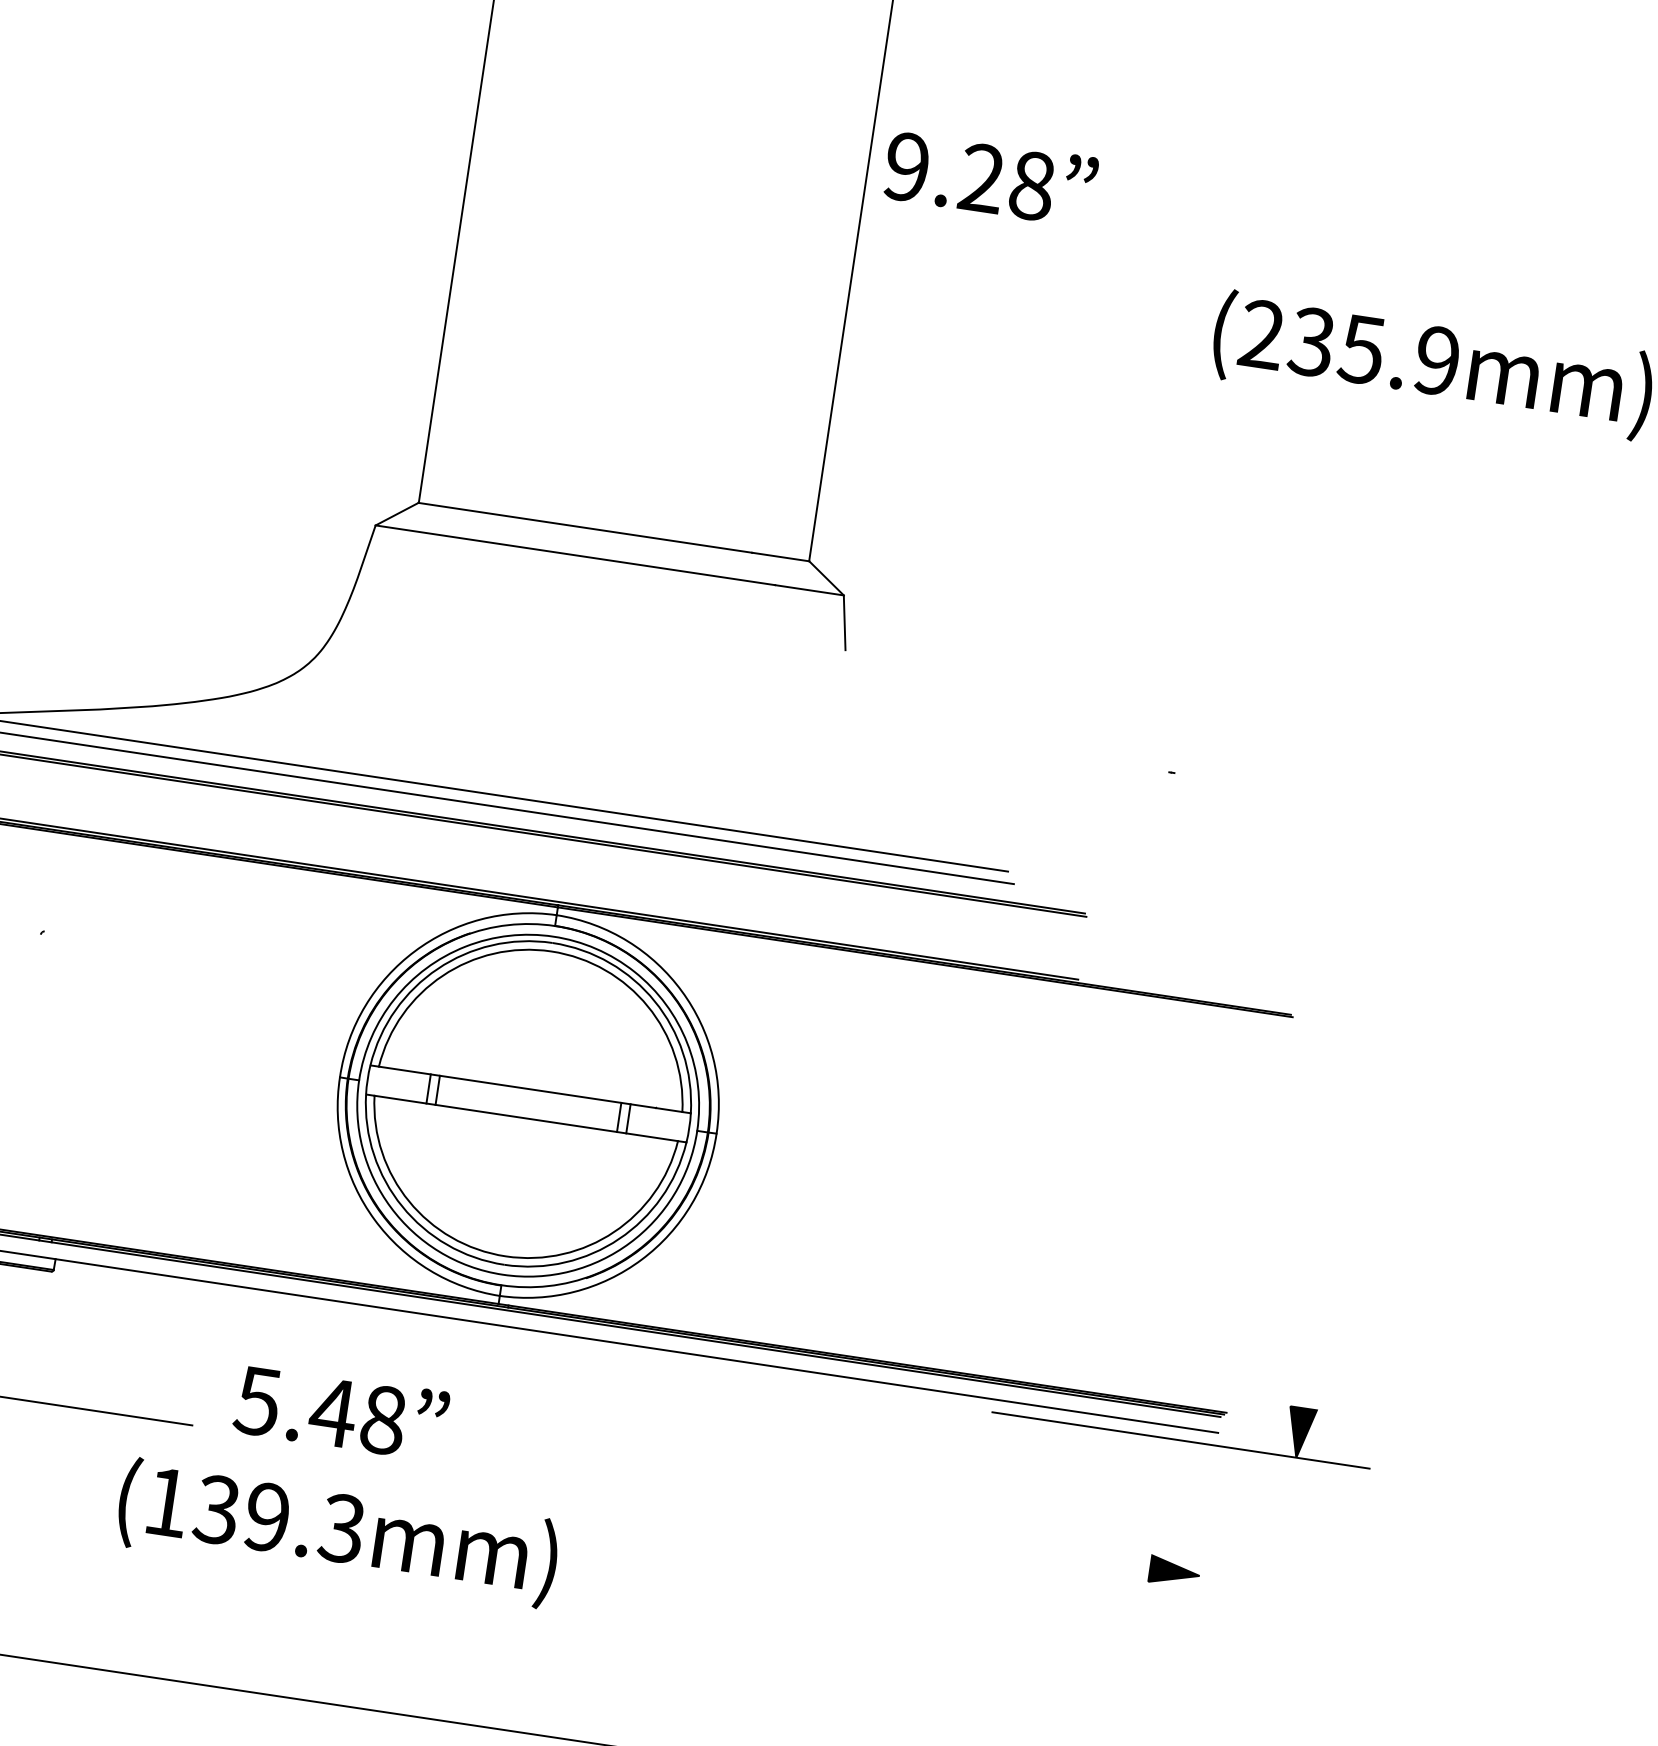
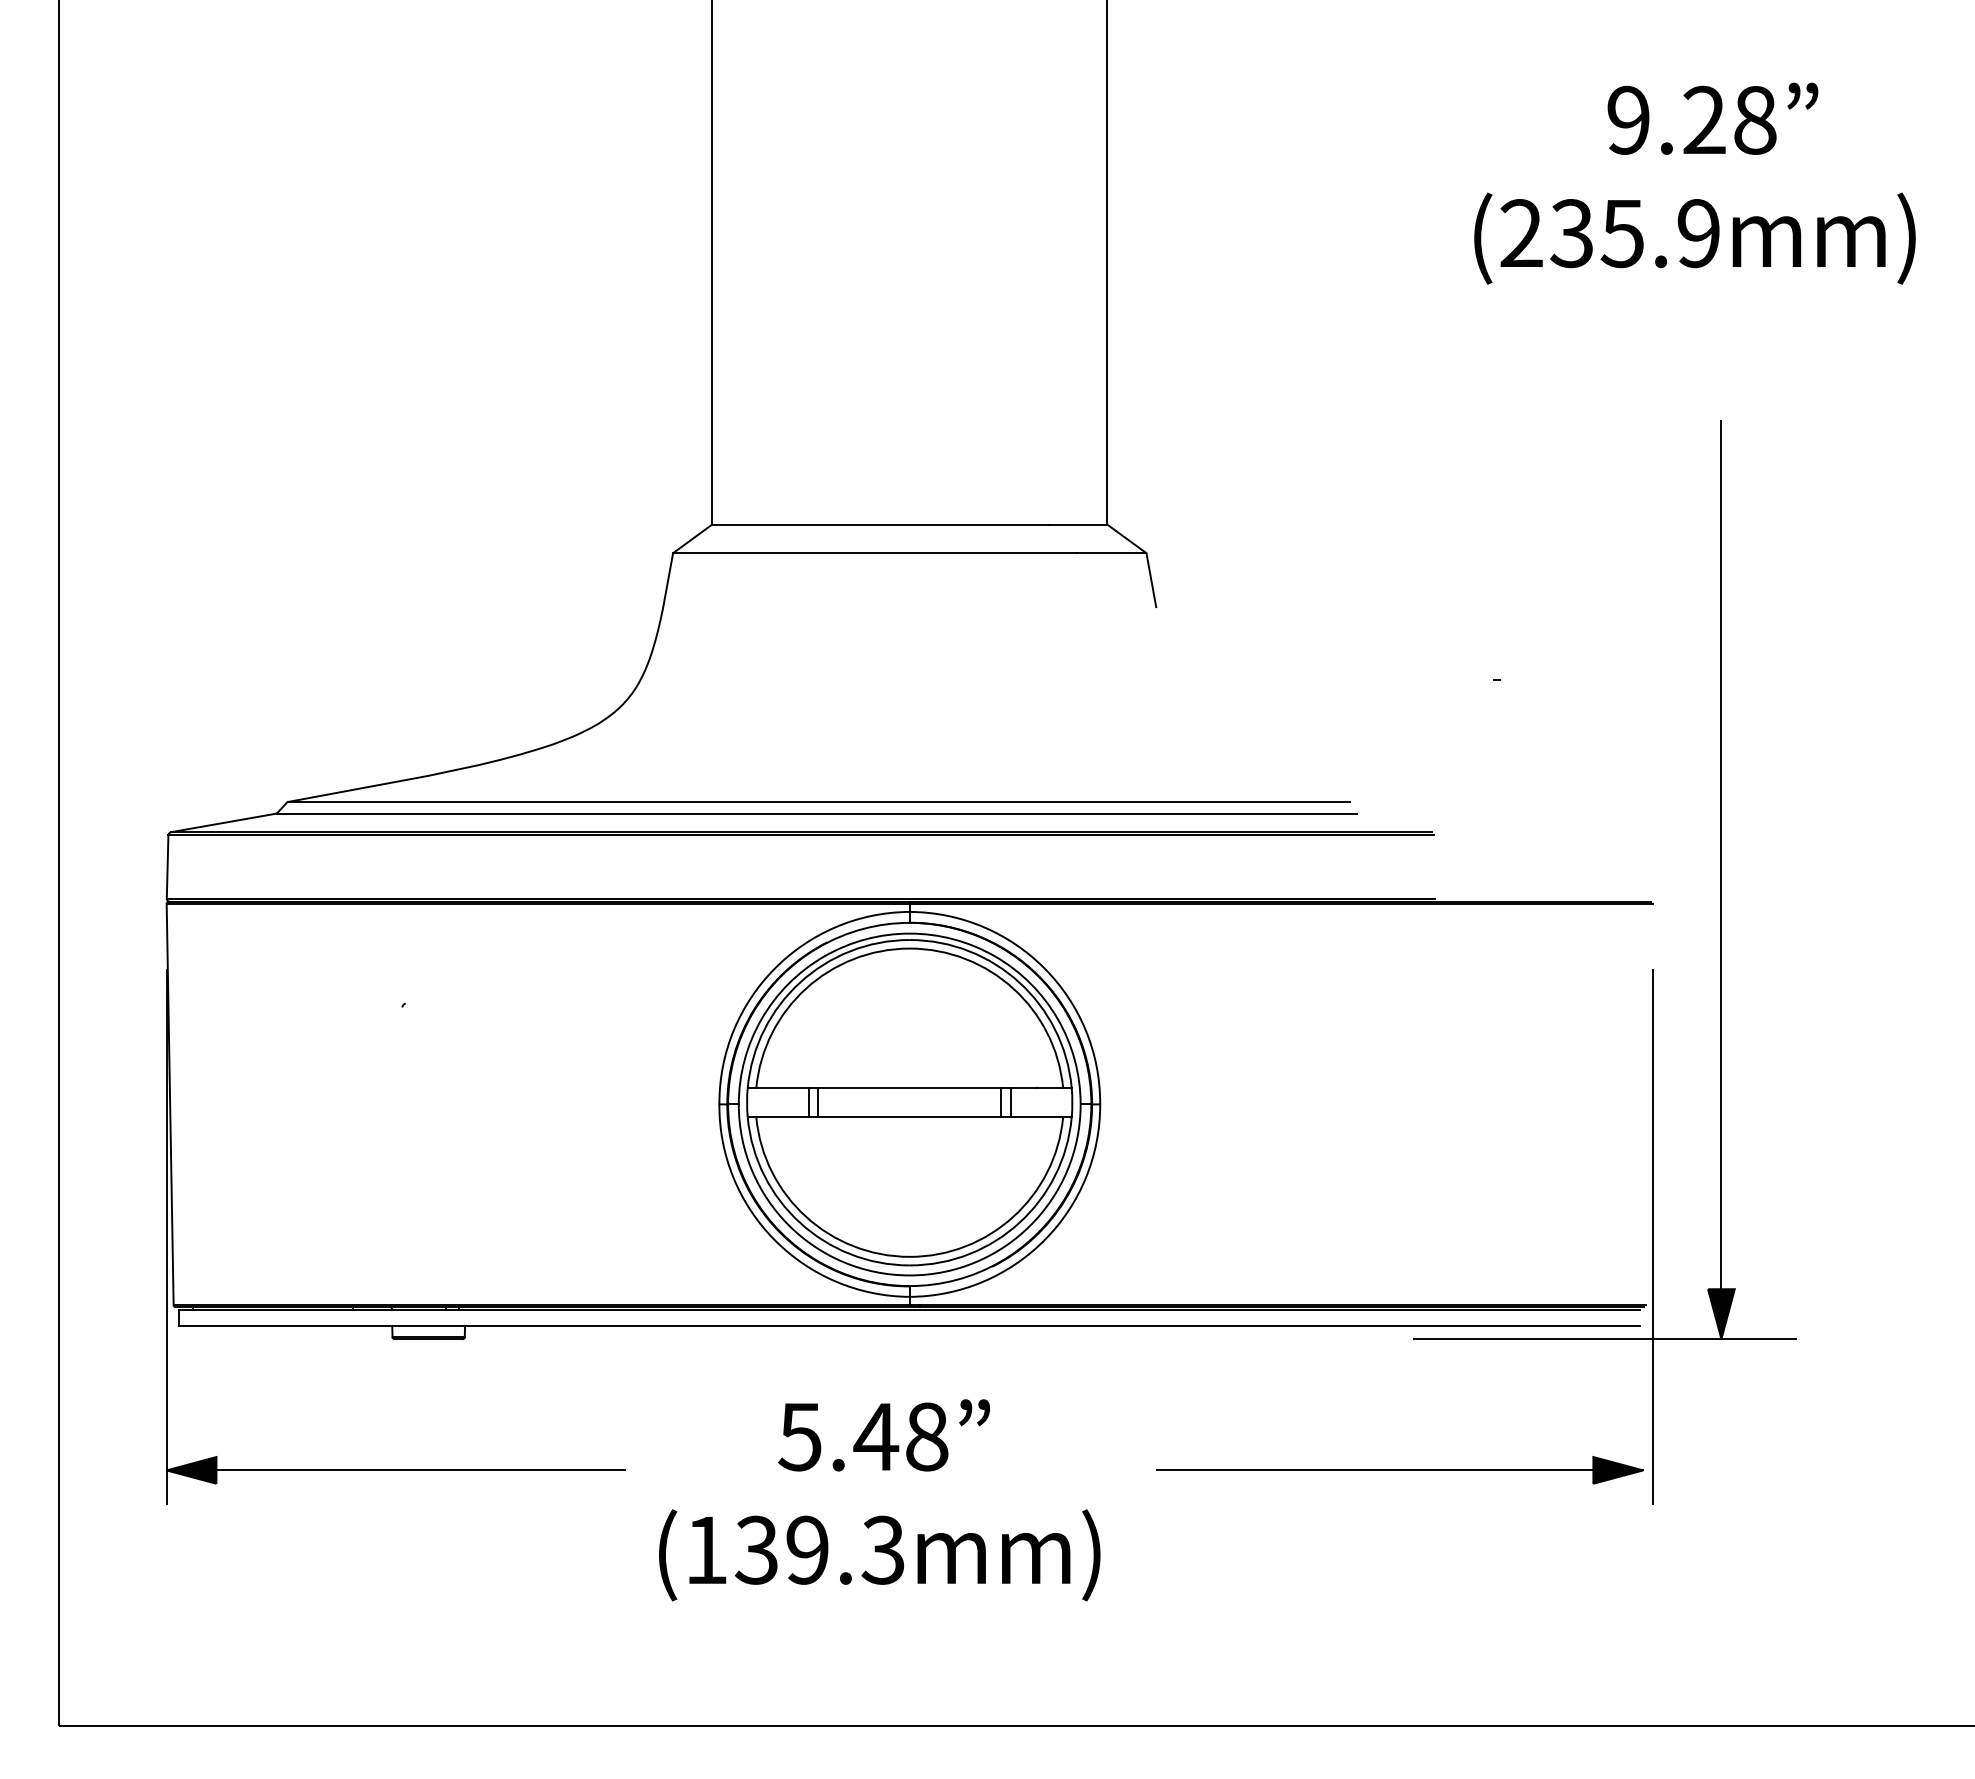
text: (990, 177) -> (1712, 118), moved
line: (1363, 1003) -> (1720, 880), added
line: (1243, 1345) -> (1652, 1236), added
text: (340, 1412) -> (883, 1435), moved
text: (337, 1533) -> (879, 1555), moved
line: (958, 1540) -> (1399, 1470), added

